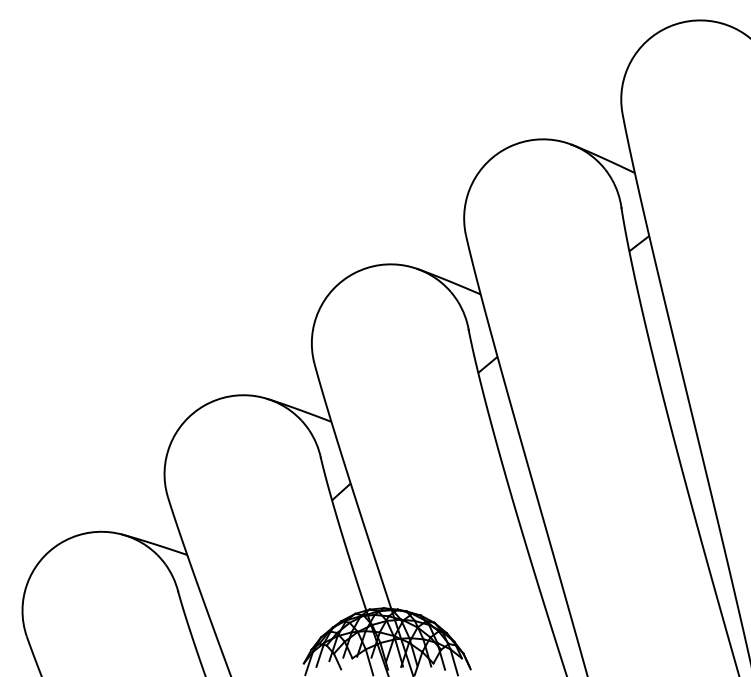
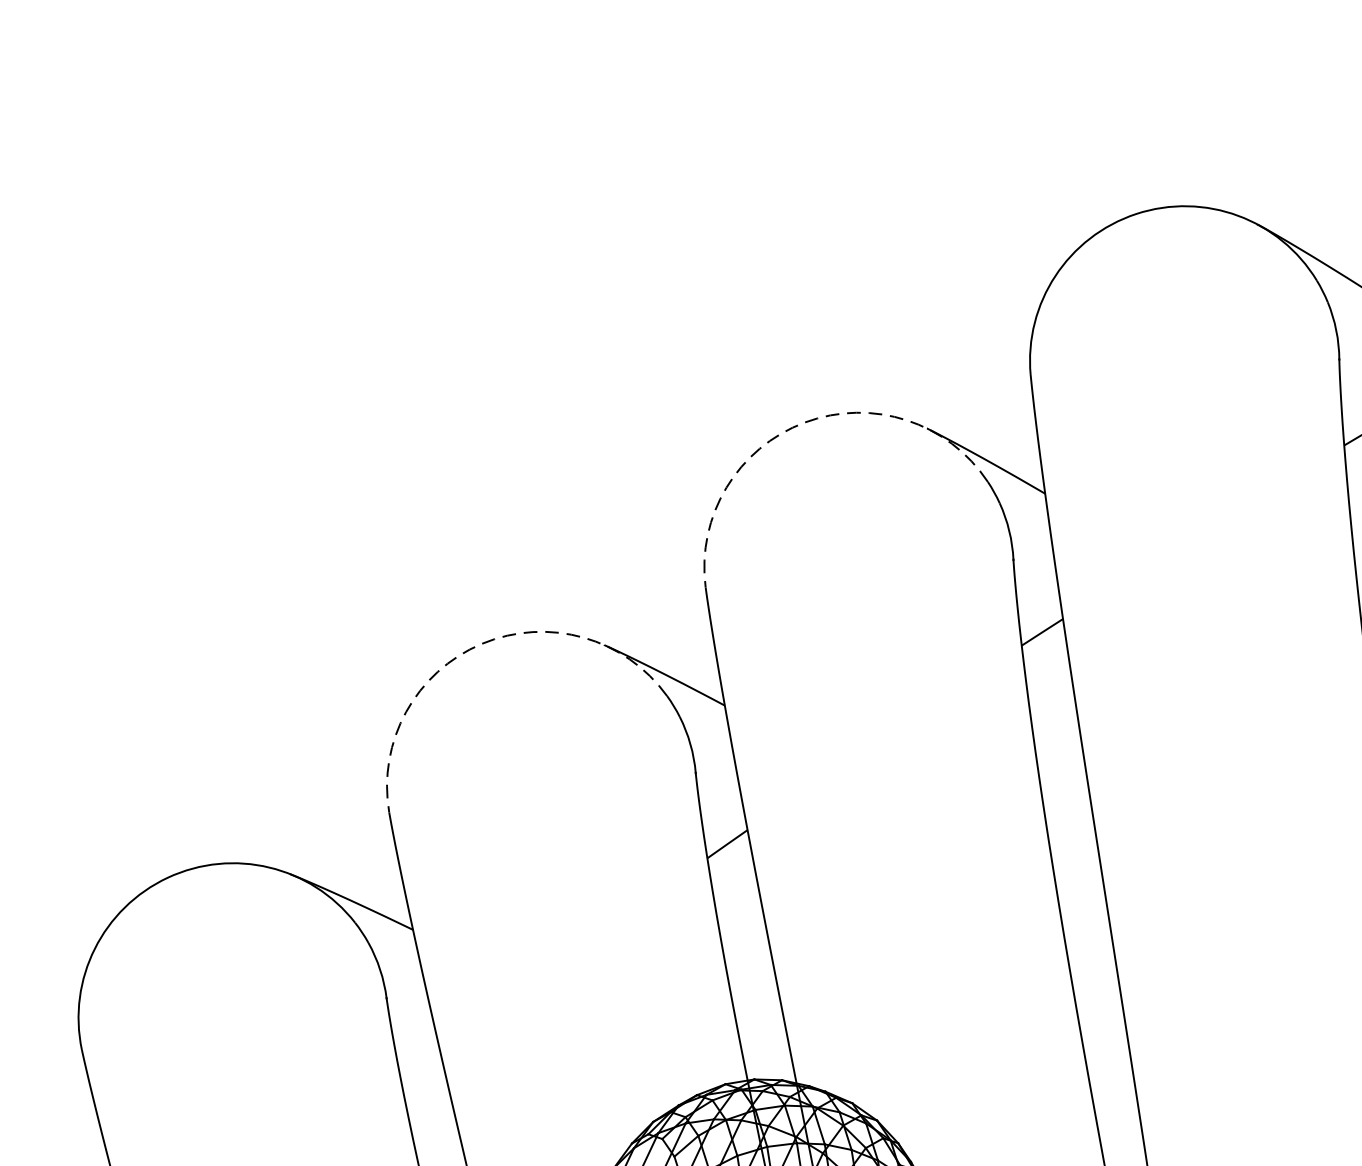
arc: (354, 273) -> (805, 422), solid -> dashed
arc: (204, 405) -> (482, 643), solid -> dashed

